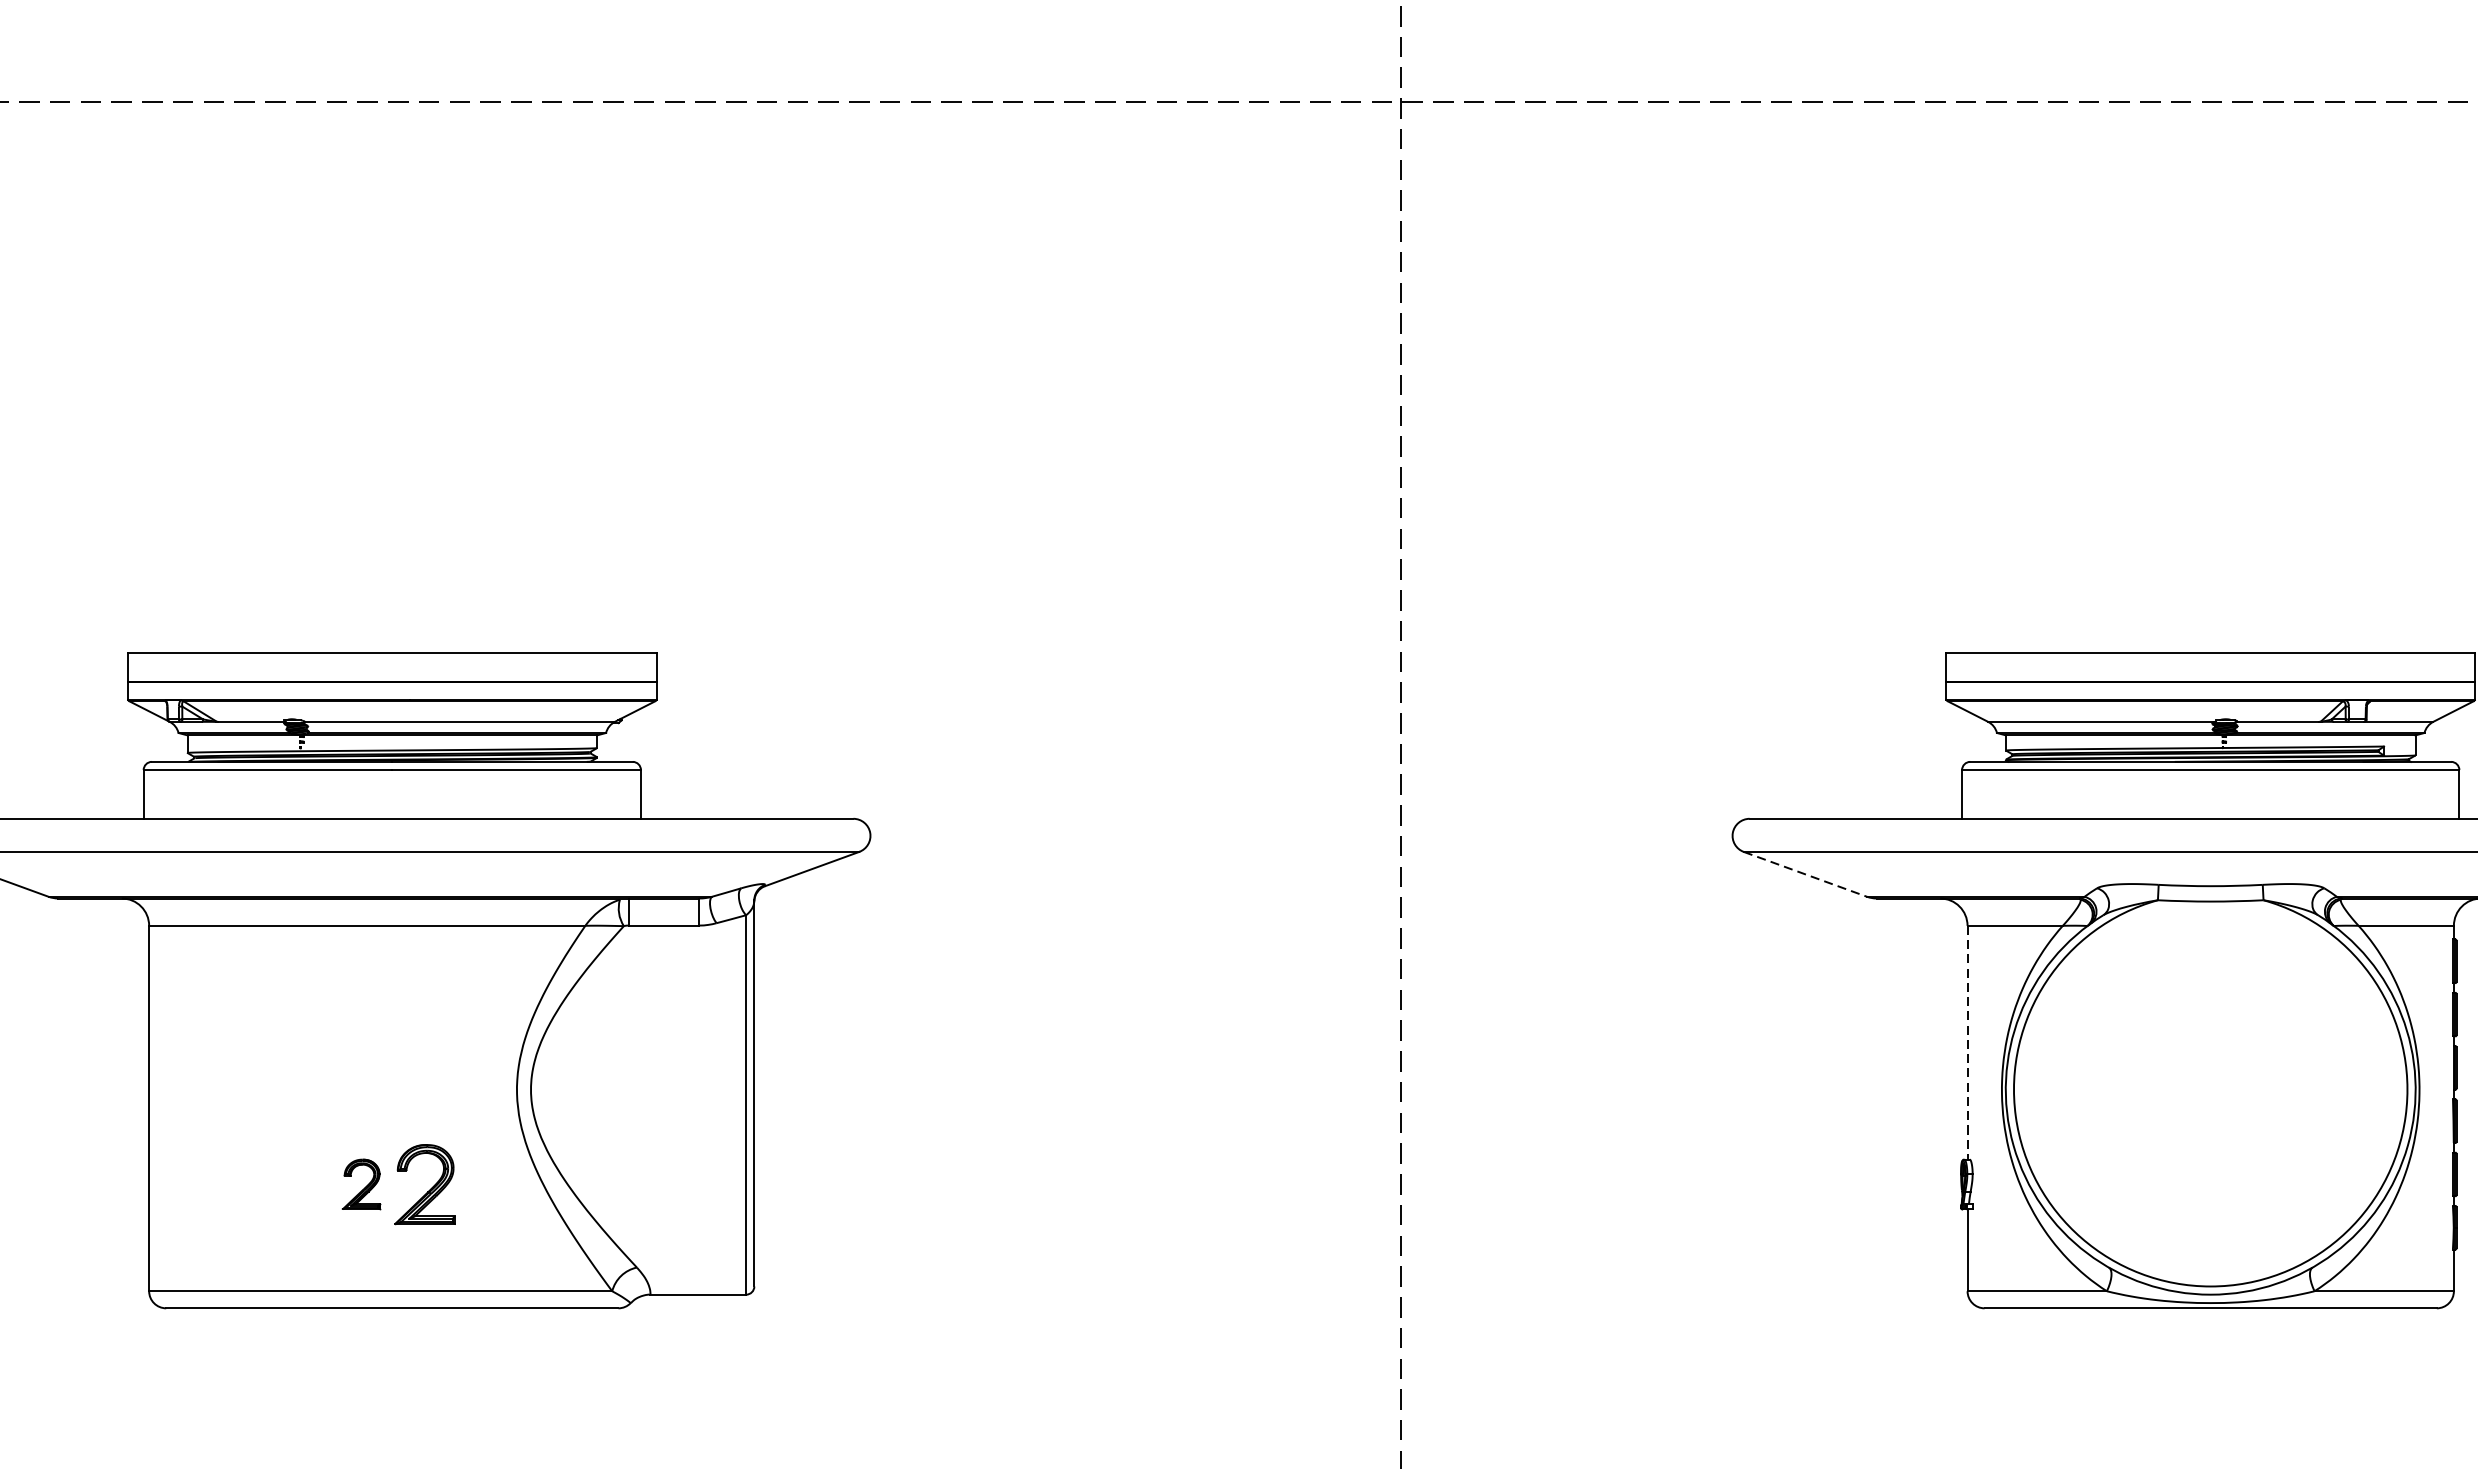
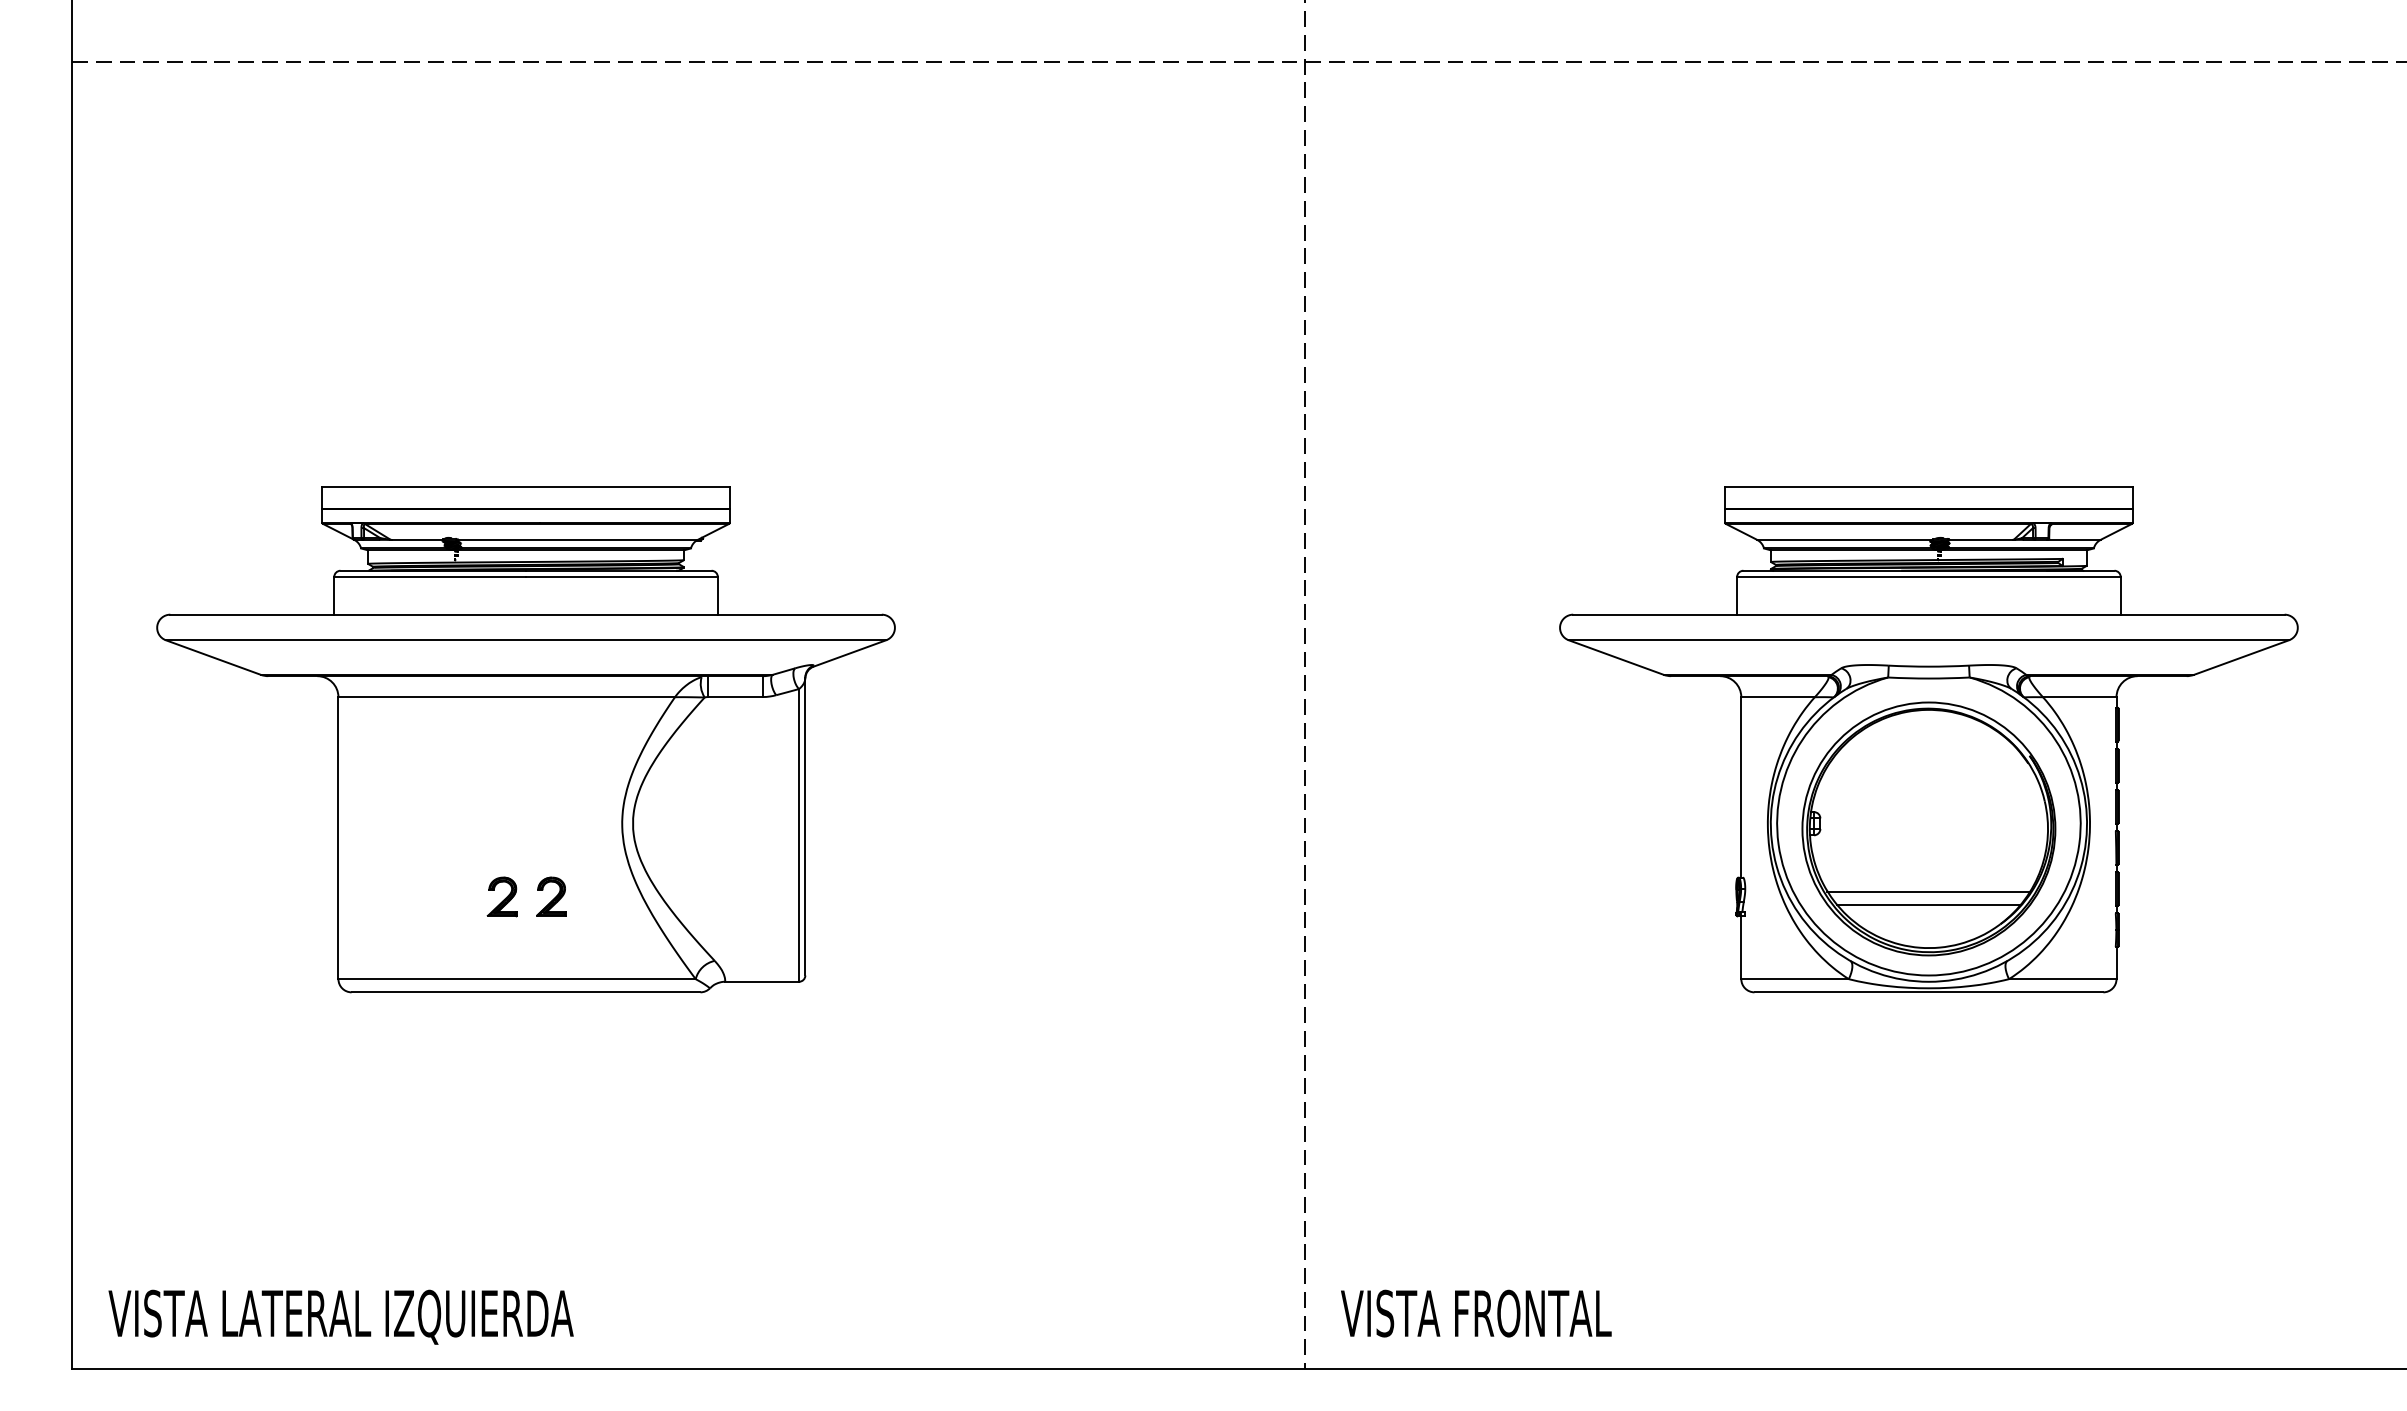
line: (1805, 874) -> (1616, 657), dashed -> solid
line: (1967, 1042) -> (1741, 787), dashed -> solid
part: (2210, 1095) -> (1928, 828), added
part: (425, 1184) -> (551, 896), size x0.62

